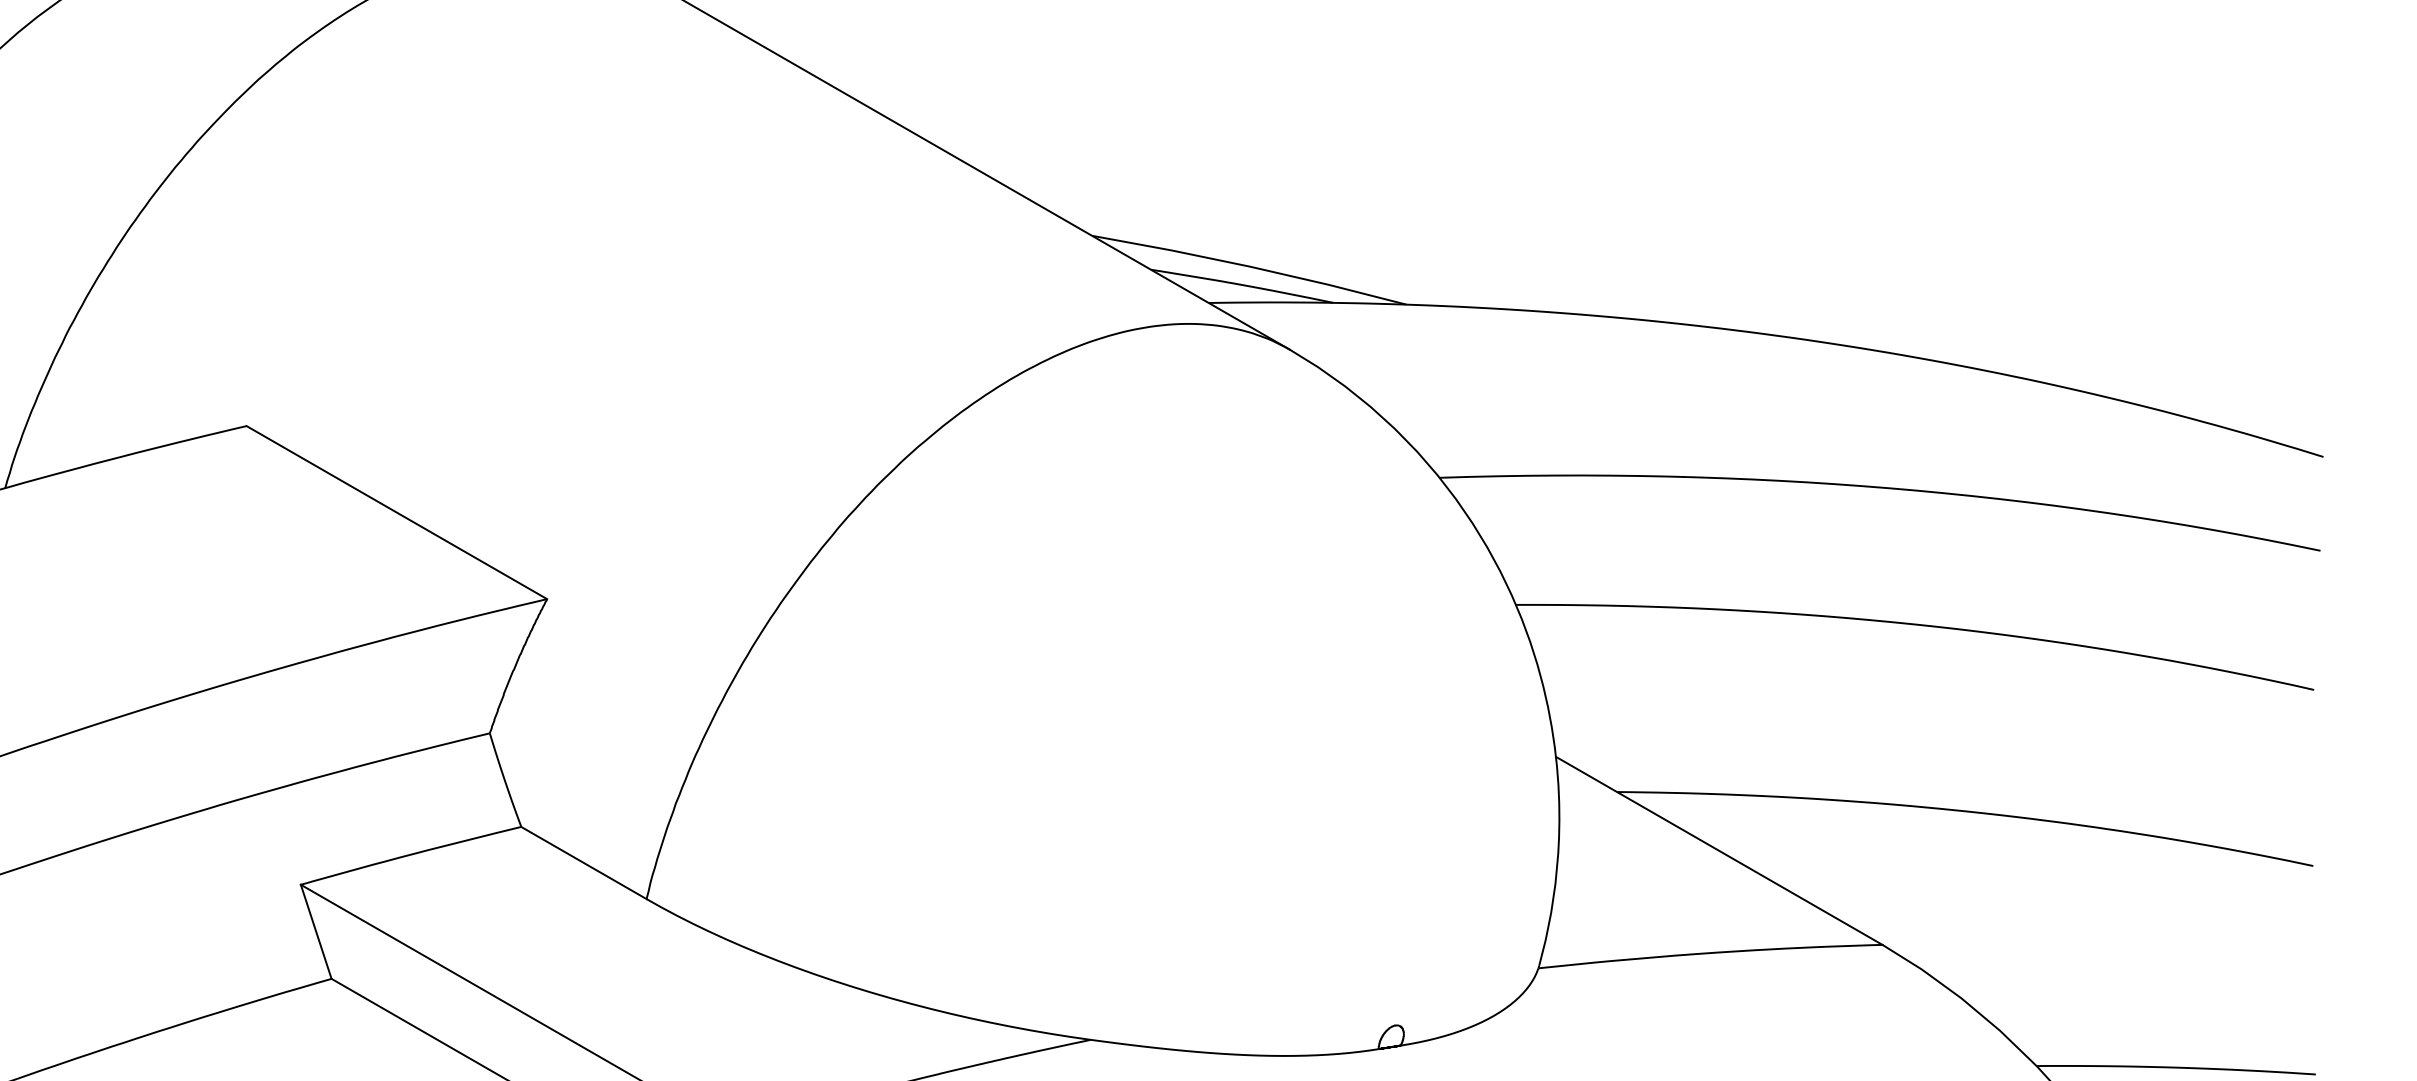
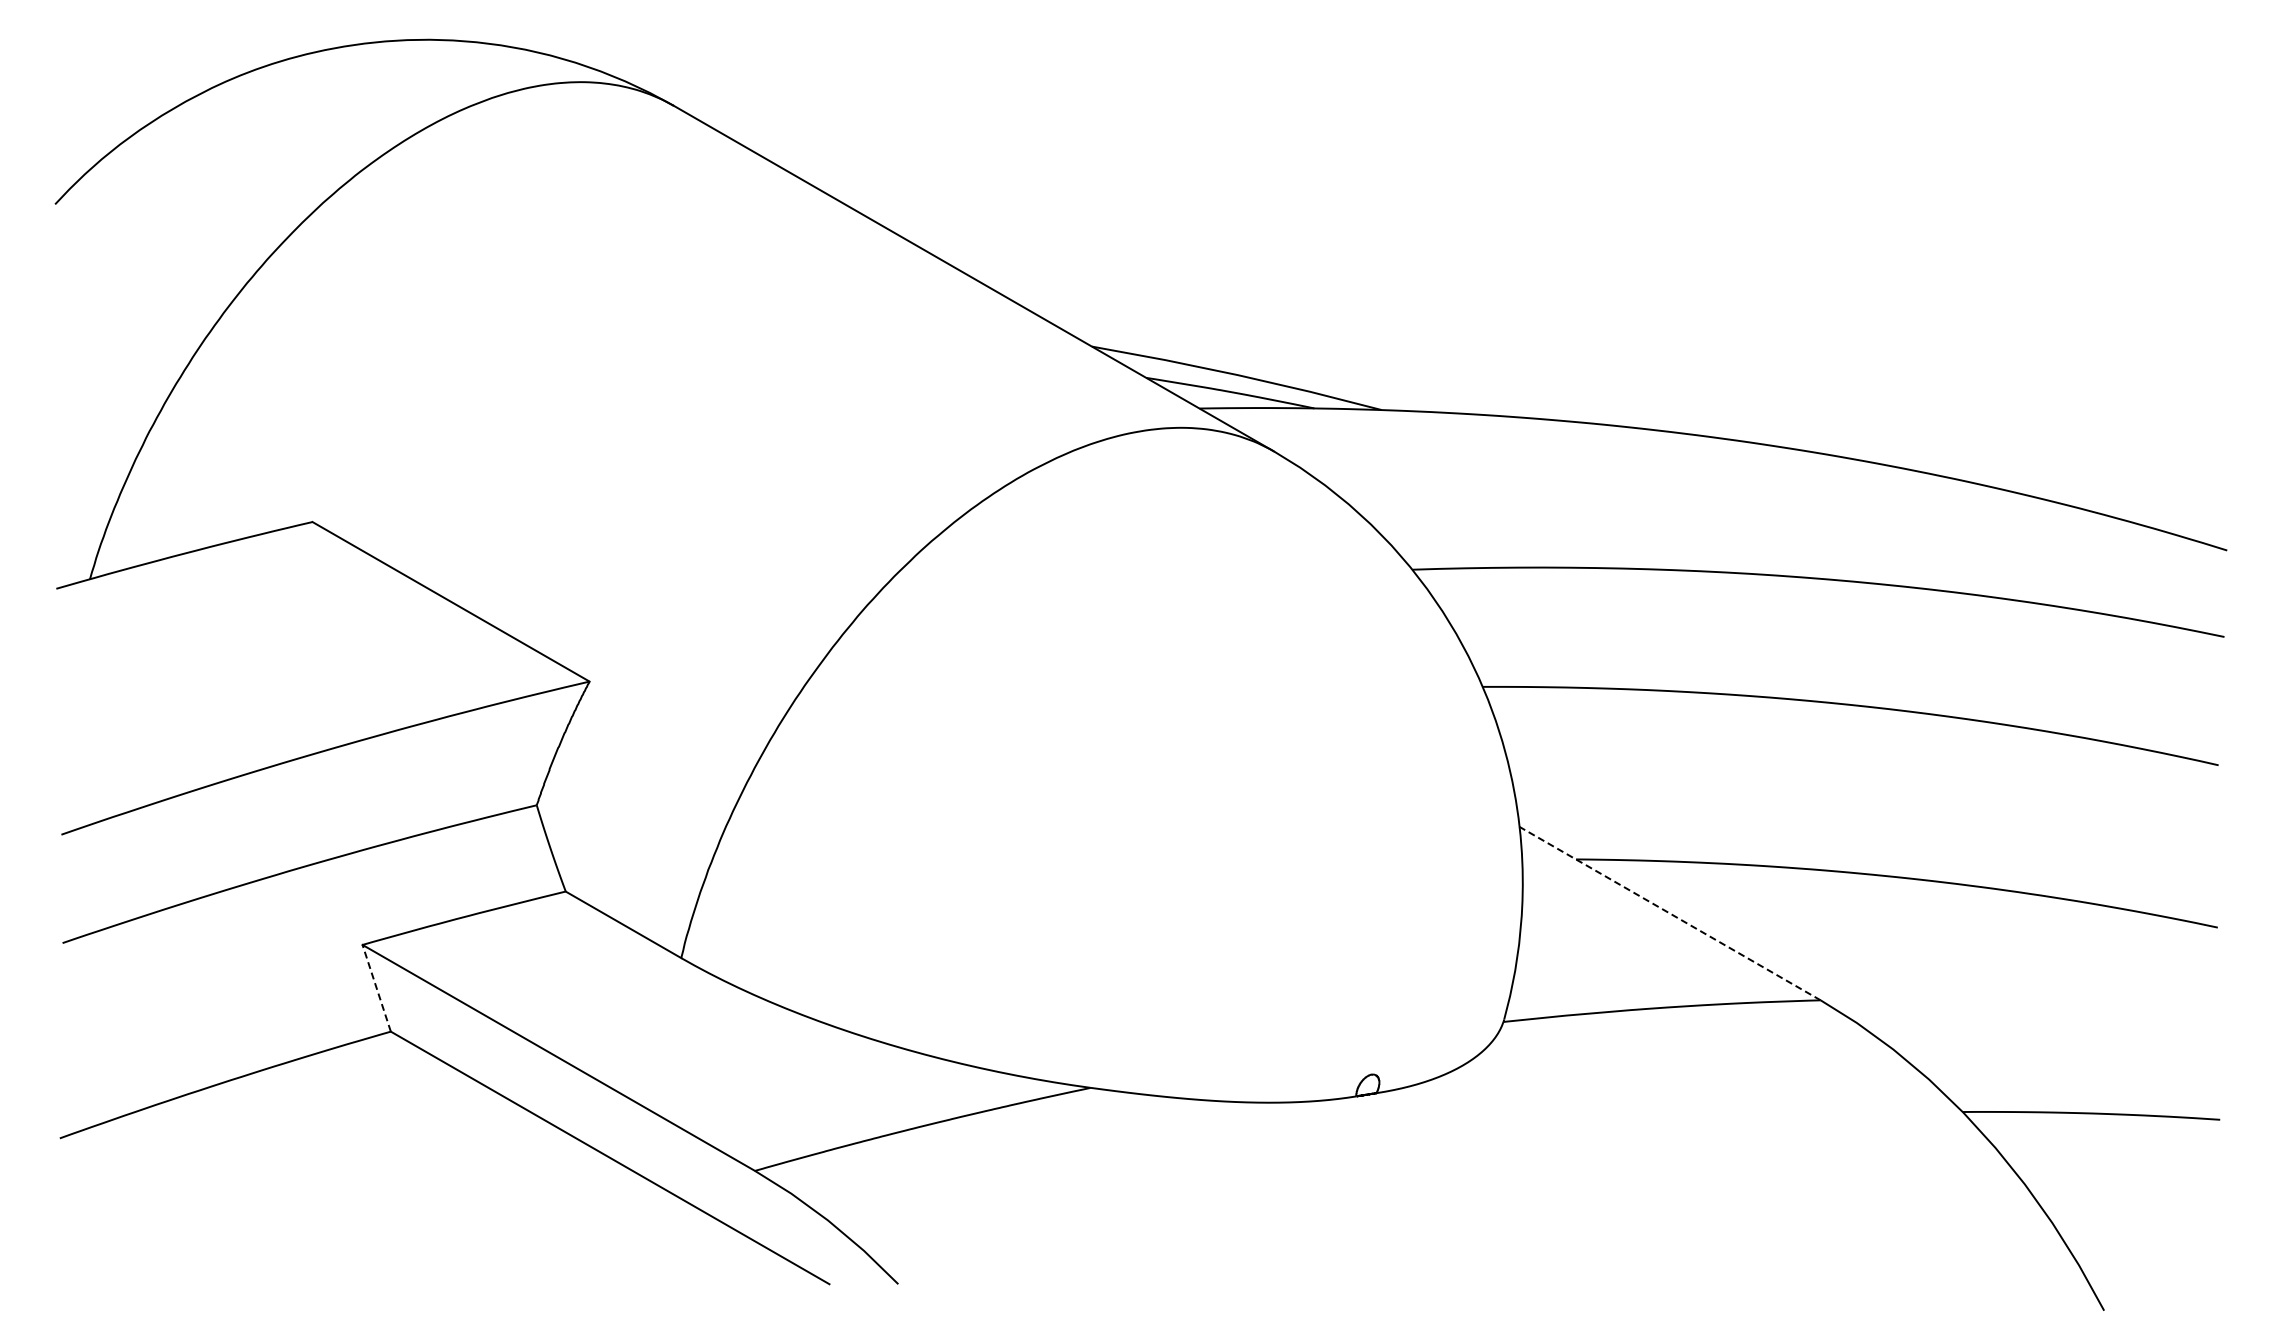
line: (1719, 850) -> (1670, 913), solid -> dashed
line: (316, 932) -> (376, 988), solid -> dashed

